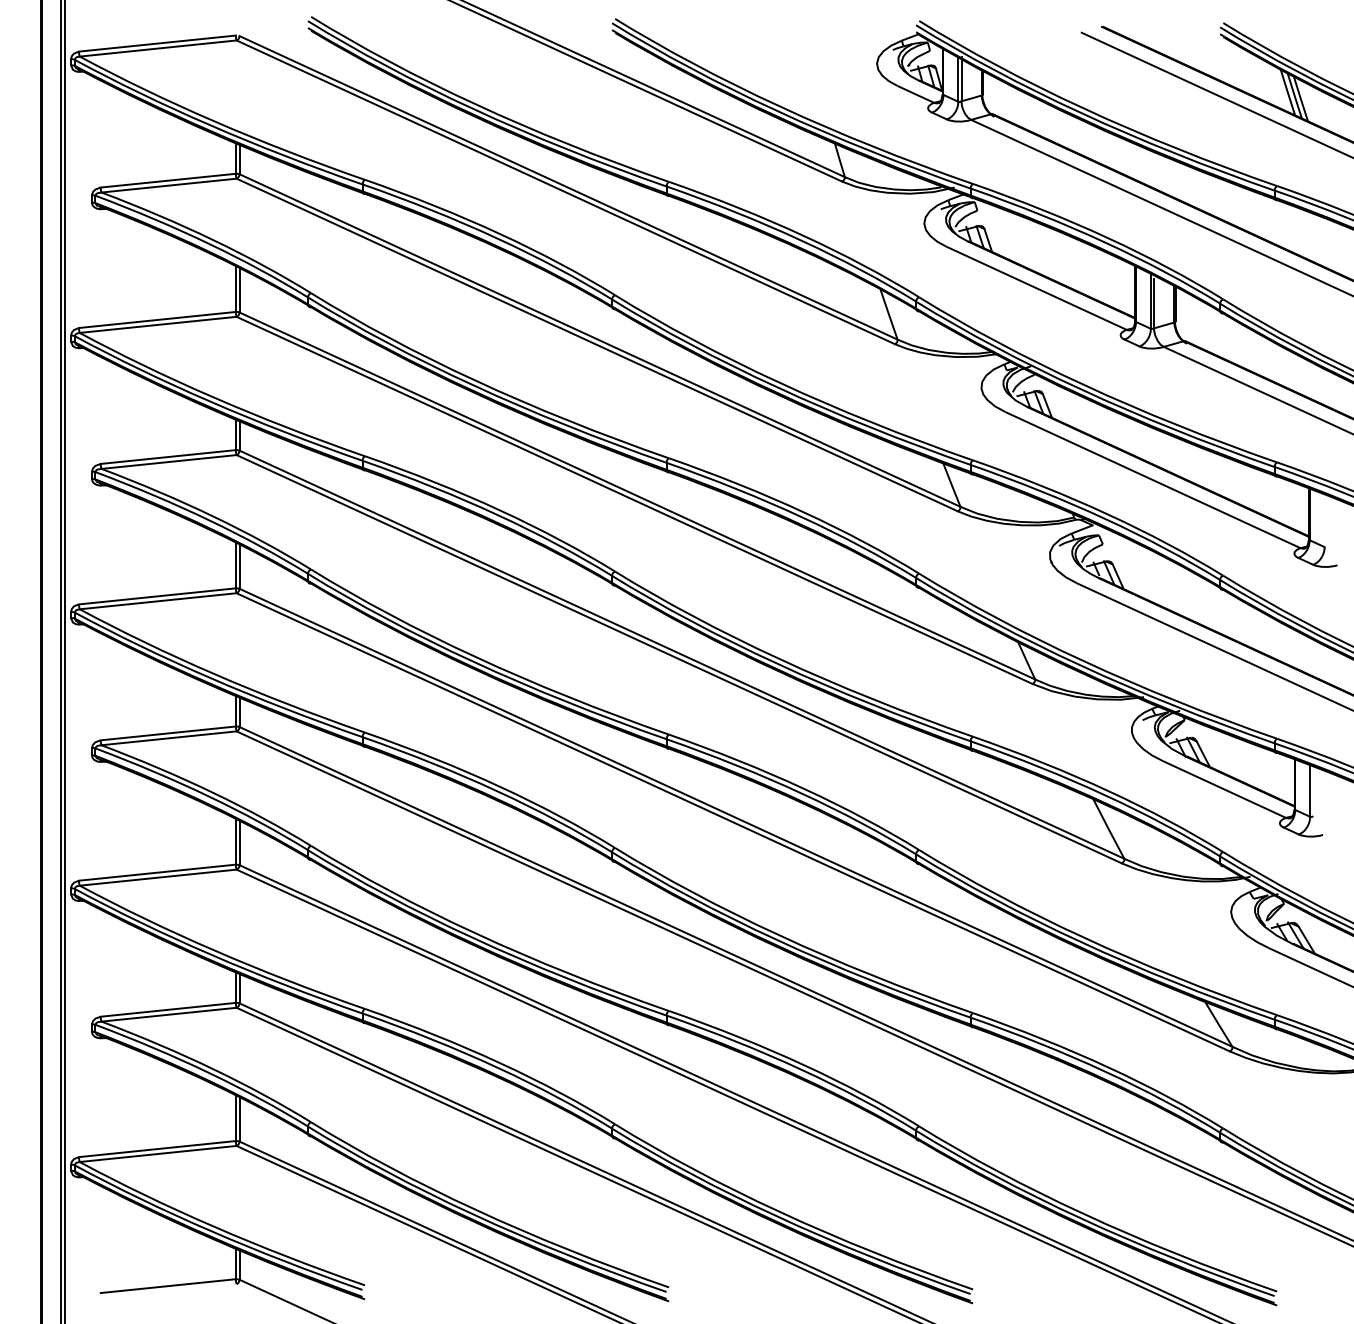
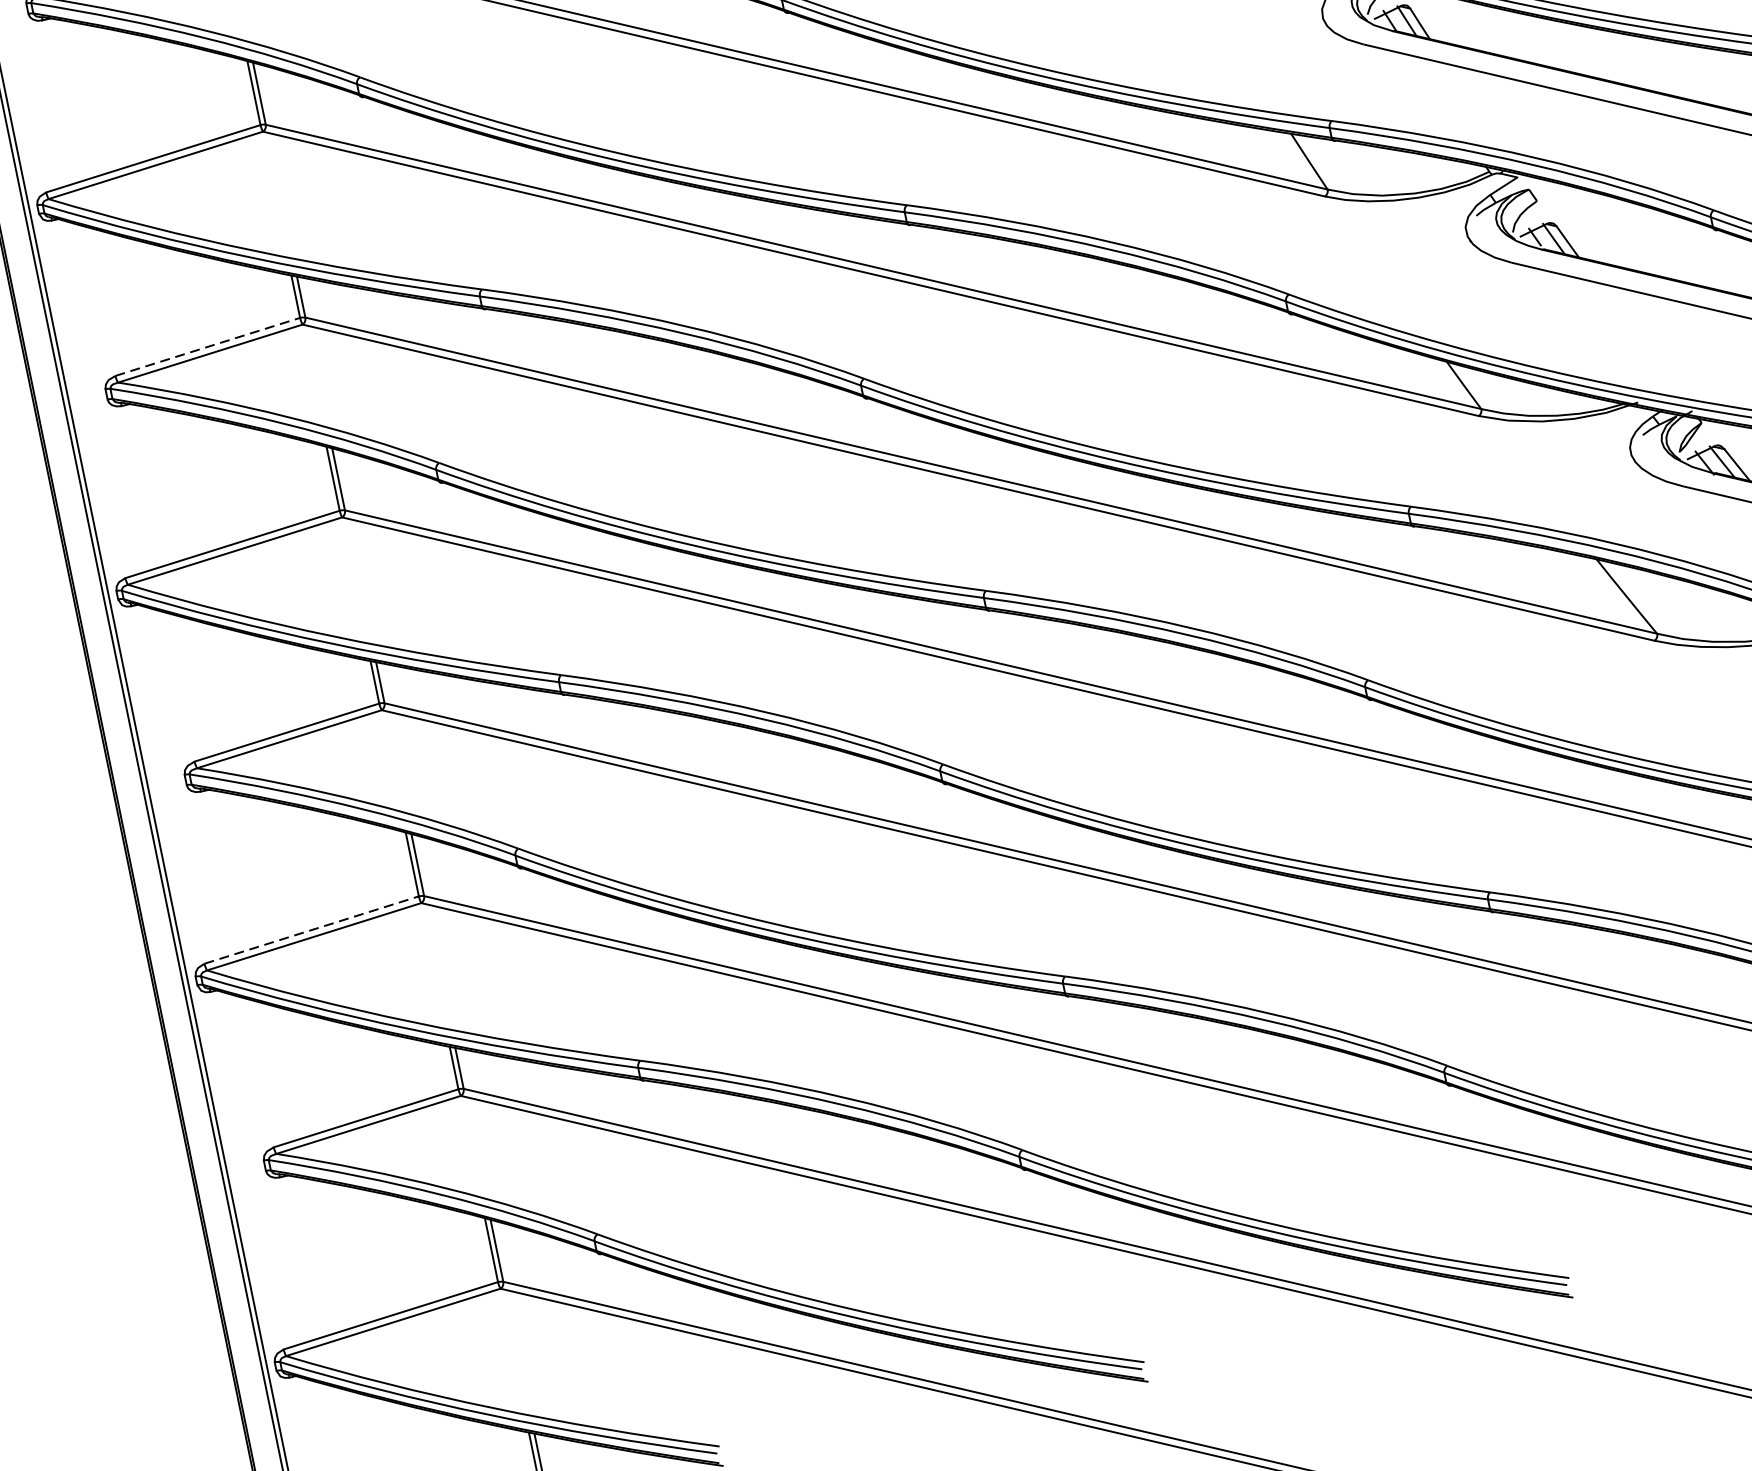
line: (168, 457) -> (208, 347), solid -> dashed
line: (157, 872) -> (311, 929), solid -> dashed

